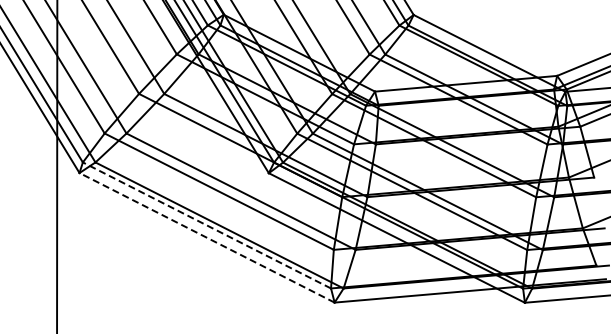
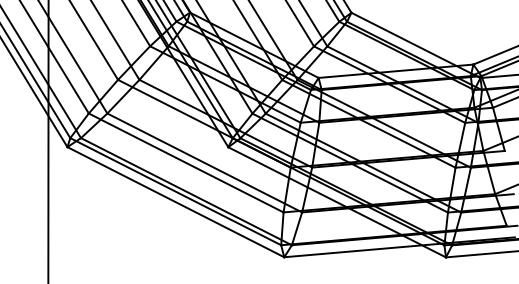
line: (206, 225) -> (175, 191), dashed -> solid
line: (206, 237) -> (175, 201), dashed -> solid

